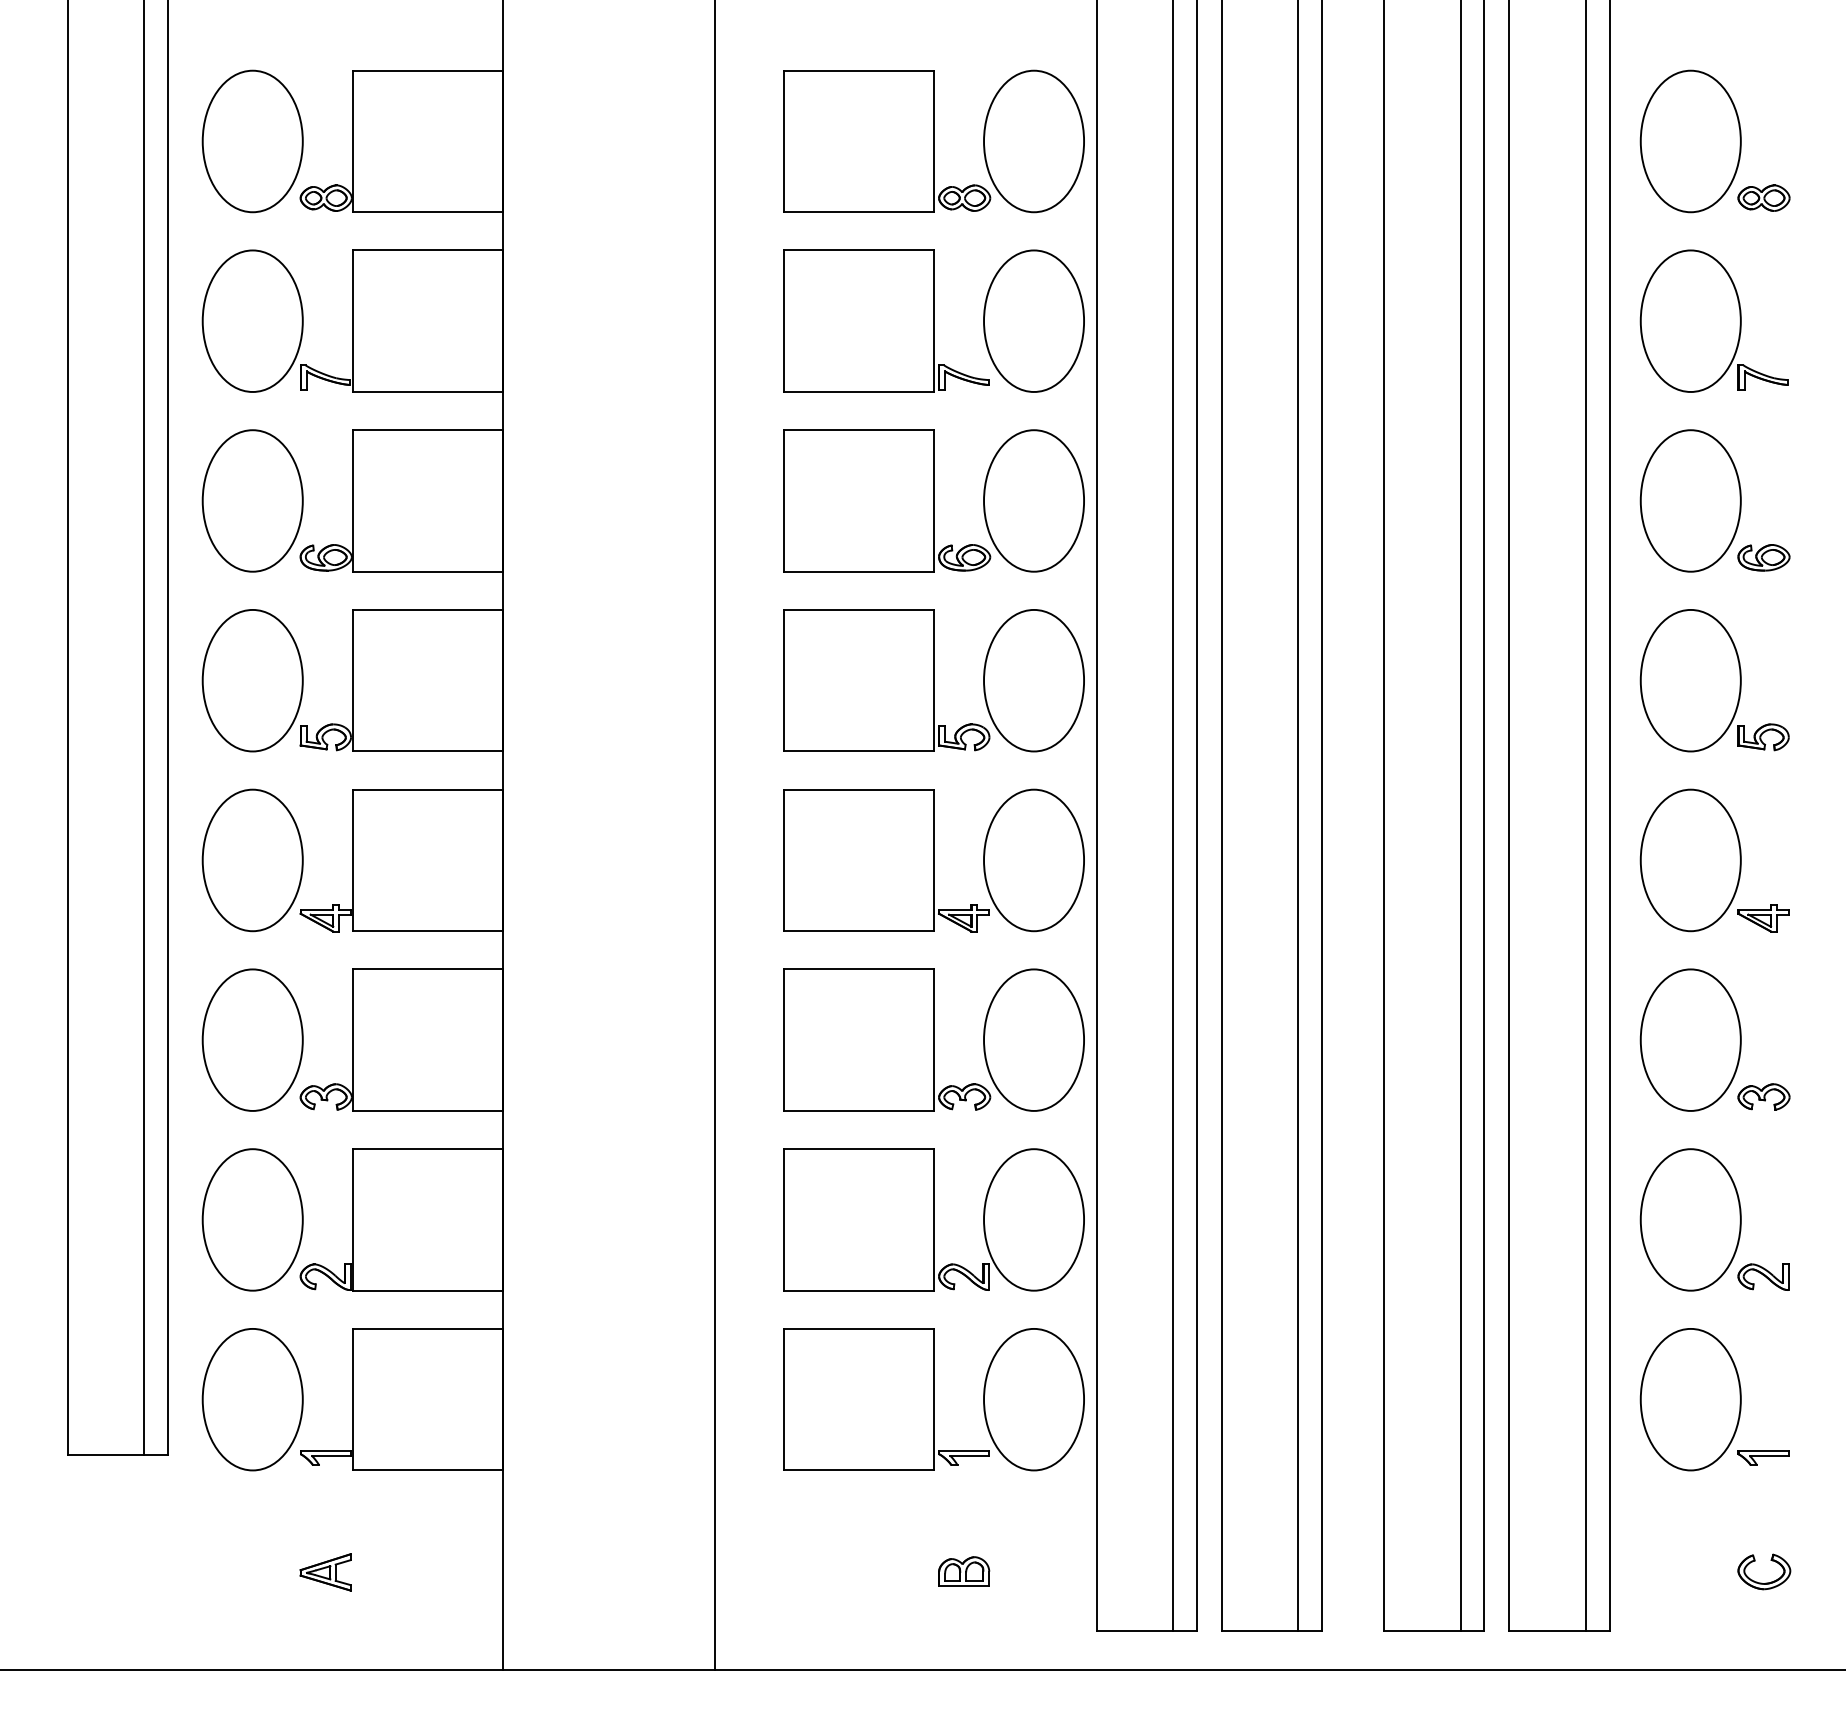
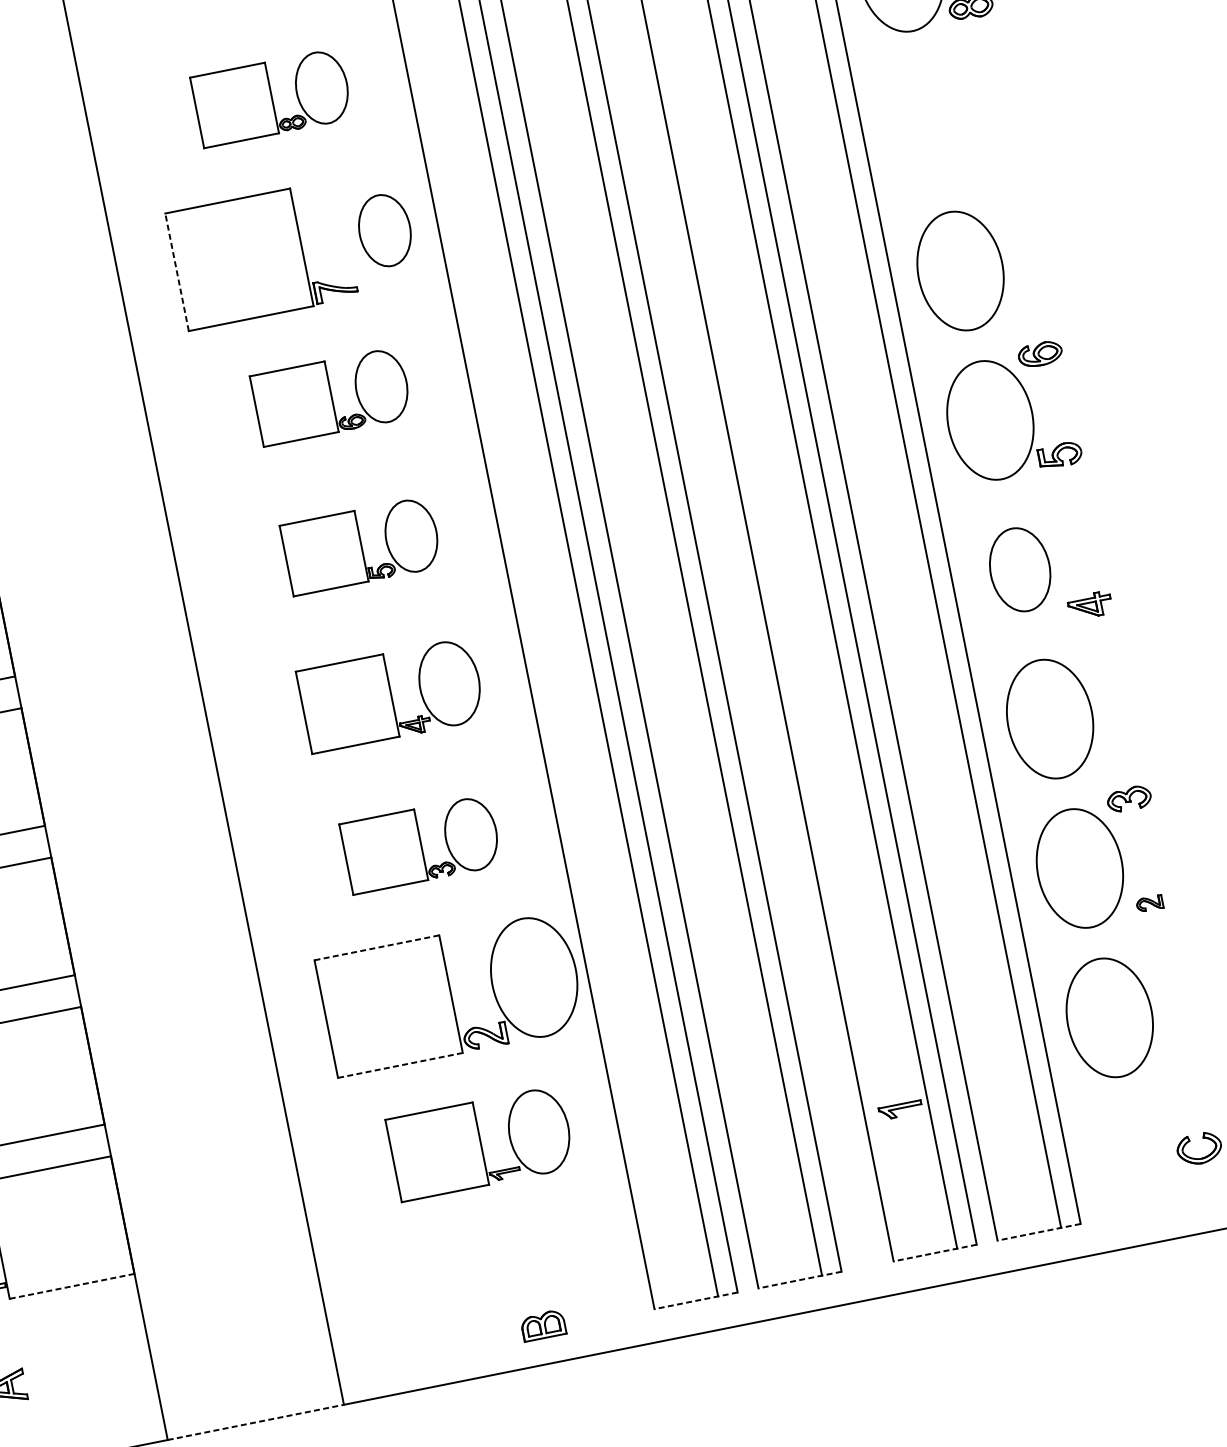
part: (933, 141) -> (271, 98), size x0.6
part: (1033, 320) -> (384, 230), size x0.6
part: (1713, 320) -> (949, 117), removed
line: (783, 321) -> (176, 272), solid -> dashed
part: (933, 500) -> (331, 396), size x0.6
part: (1763, 557) -> (1039, 354), moved
part: (933, 680) -> (361, 546), size x0.6
part: (933, 860) -> (390, 695), size x0.7
part: (1690, 860) -> (1020, 569), size x0.7
part: (933, 1039) -> (420, 844), size x0.6
part: (1763, 1096) -> (1128, 798), moved
line: (859, 1149) -> (377, 948), solid -> dashed
part: (1763, 1276) -> (1149, 903), size x0.6
line: (858, 1290) -> (400, 1065), solid -> dashed
part: (933, 1399) -> (480, 1143), size x0.7
part: (1763, 1457) -> (900, 1109), moved
line: (427, 1470) -> (71, 1286), solid -> dashed
part: (964, 1571) -> (543, 1325), moved
line: (1146, 1631) -> (695, 1300), solid -> dashed
line: (1271, 1631) -> (799, 1280), solid -> dashed
line: (1433, 1631) -> (934, 1253), solid -> dashed
line: (1558, 1631) -> (1038, 1232), solid -> dashed
line: (609, 1670) -> (256, 1422), solid -> dashed

